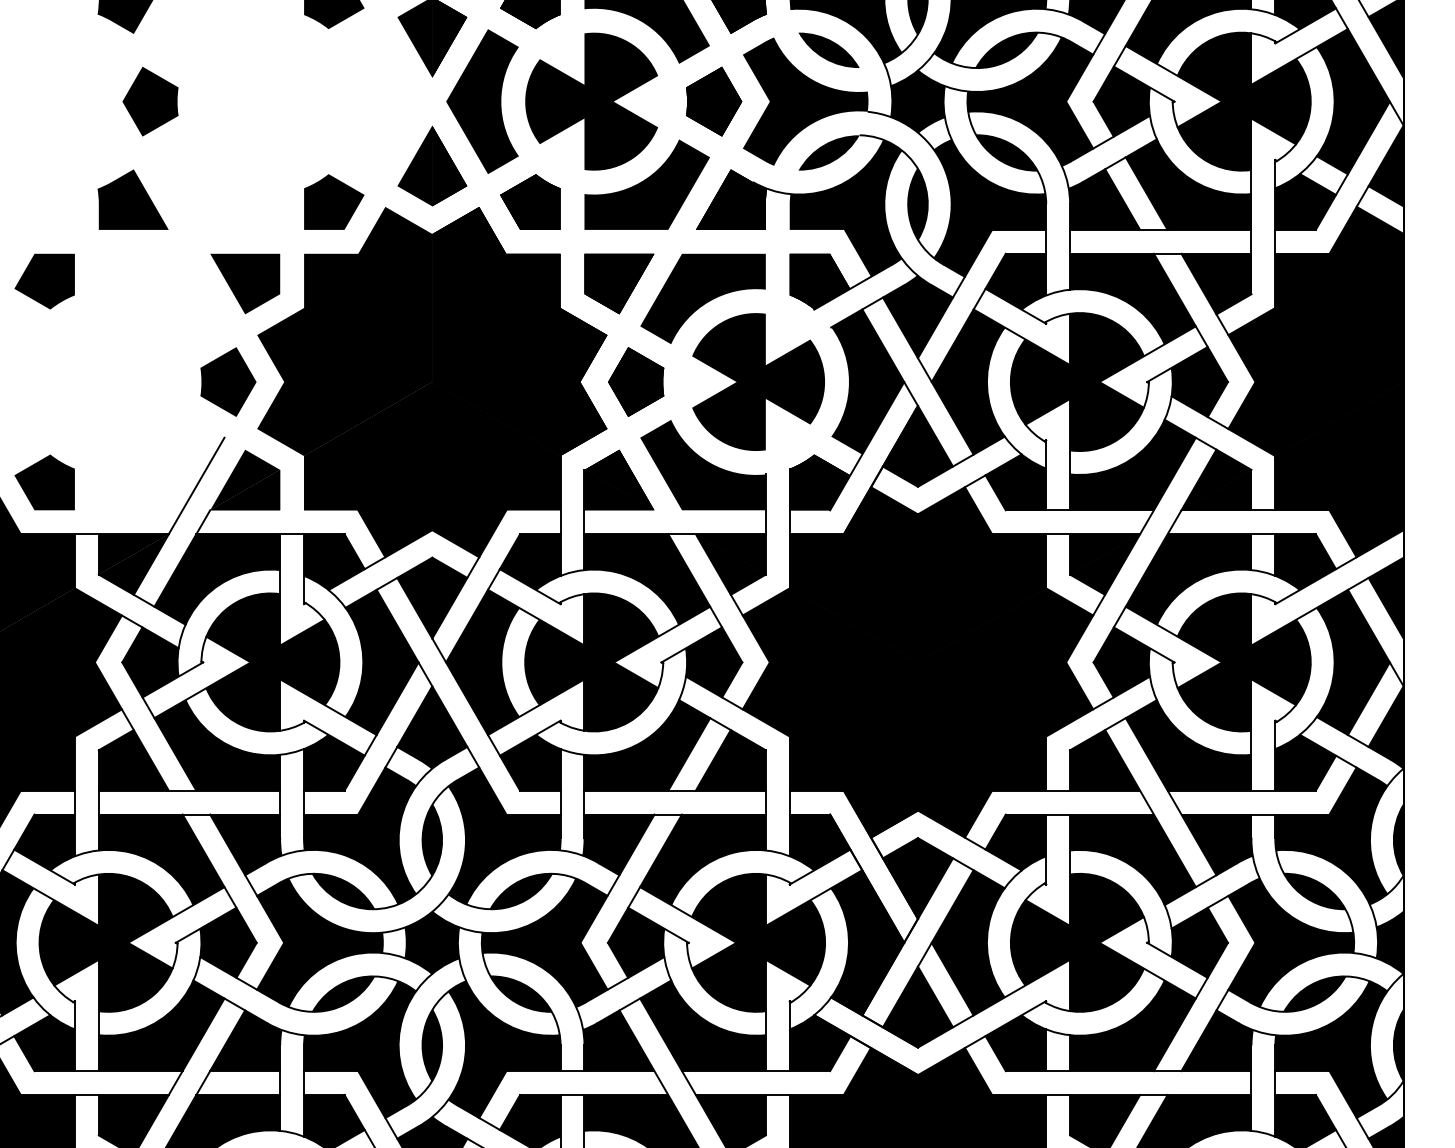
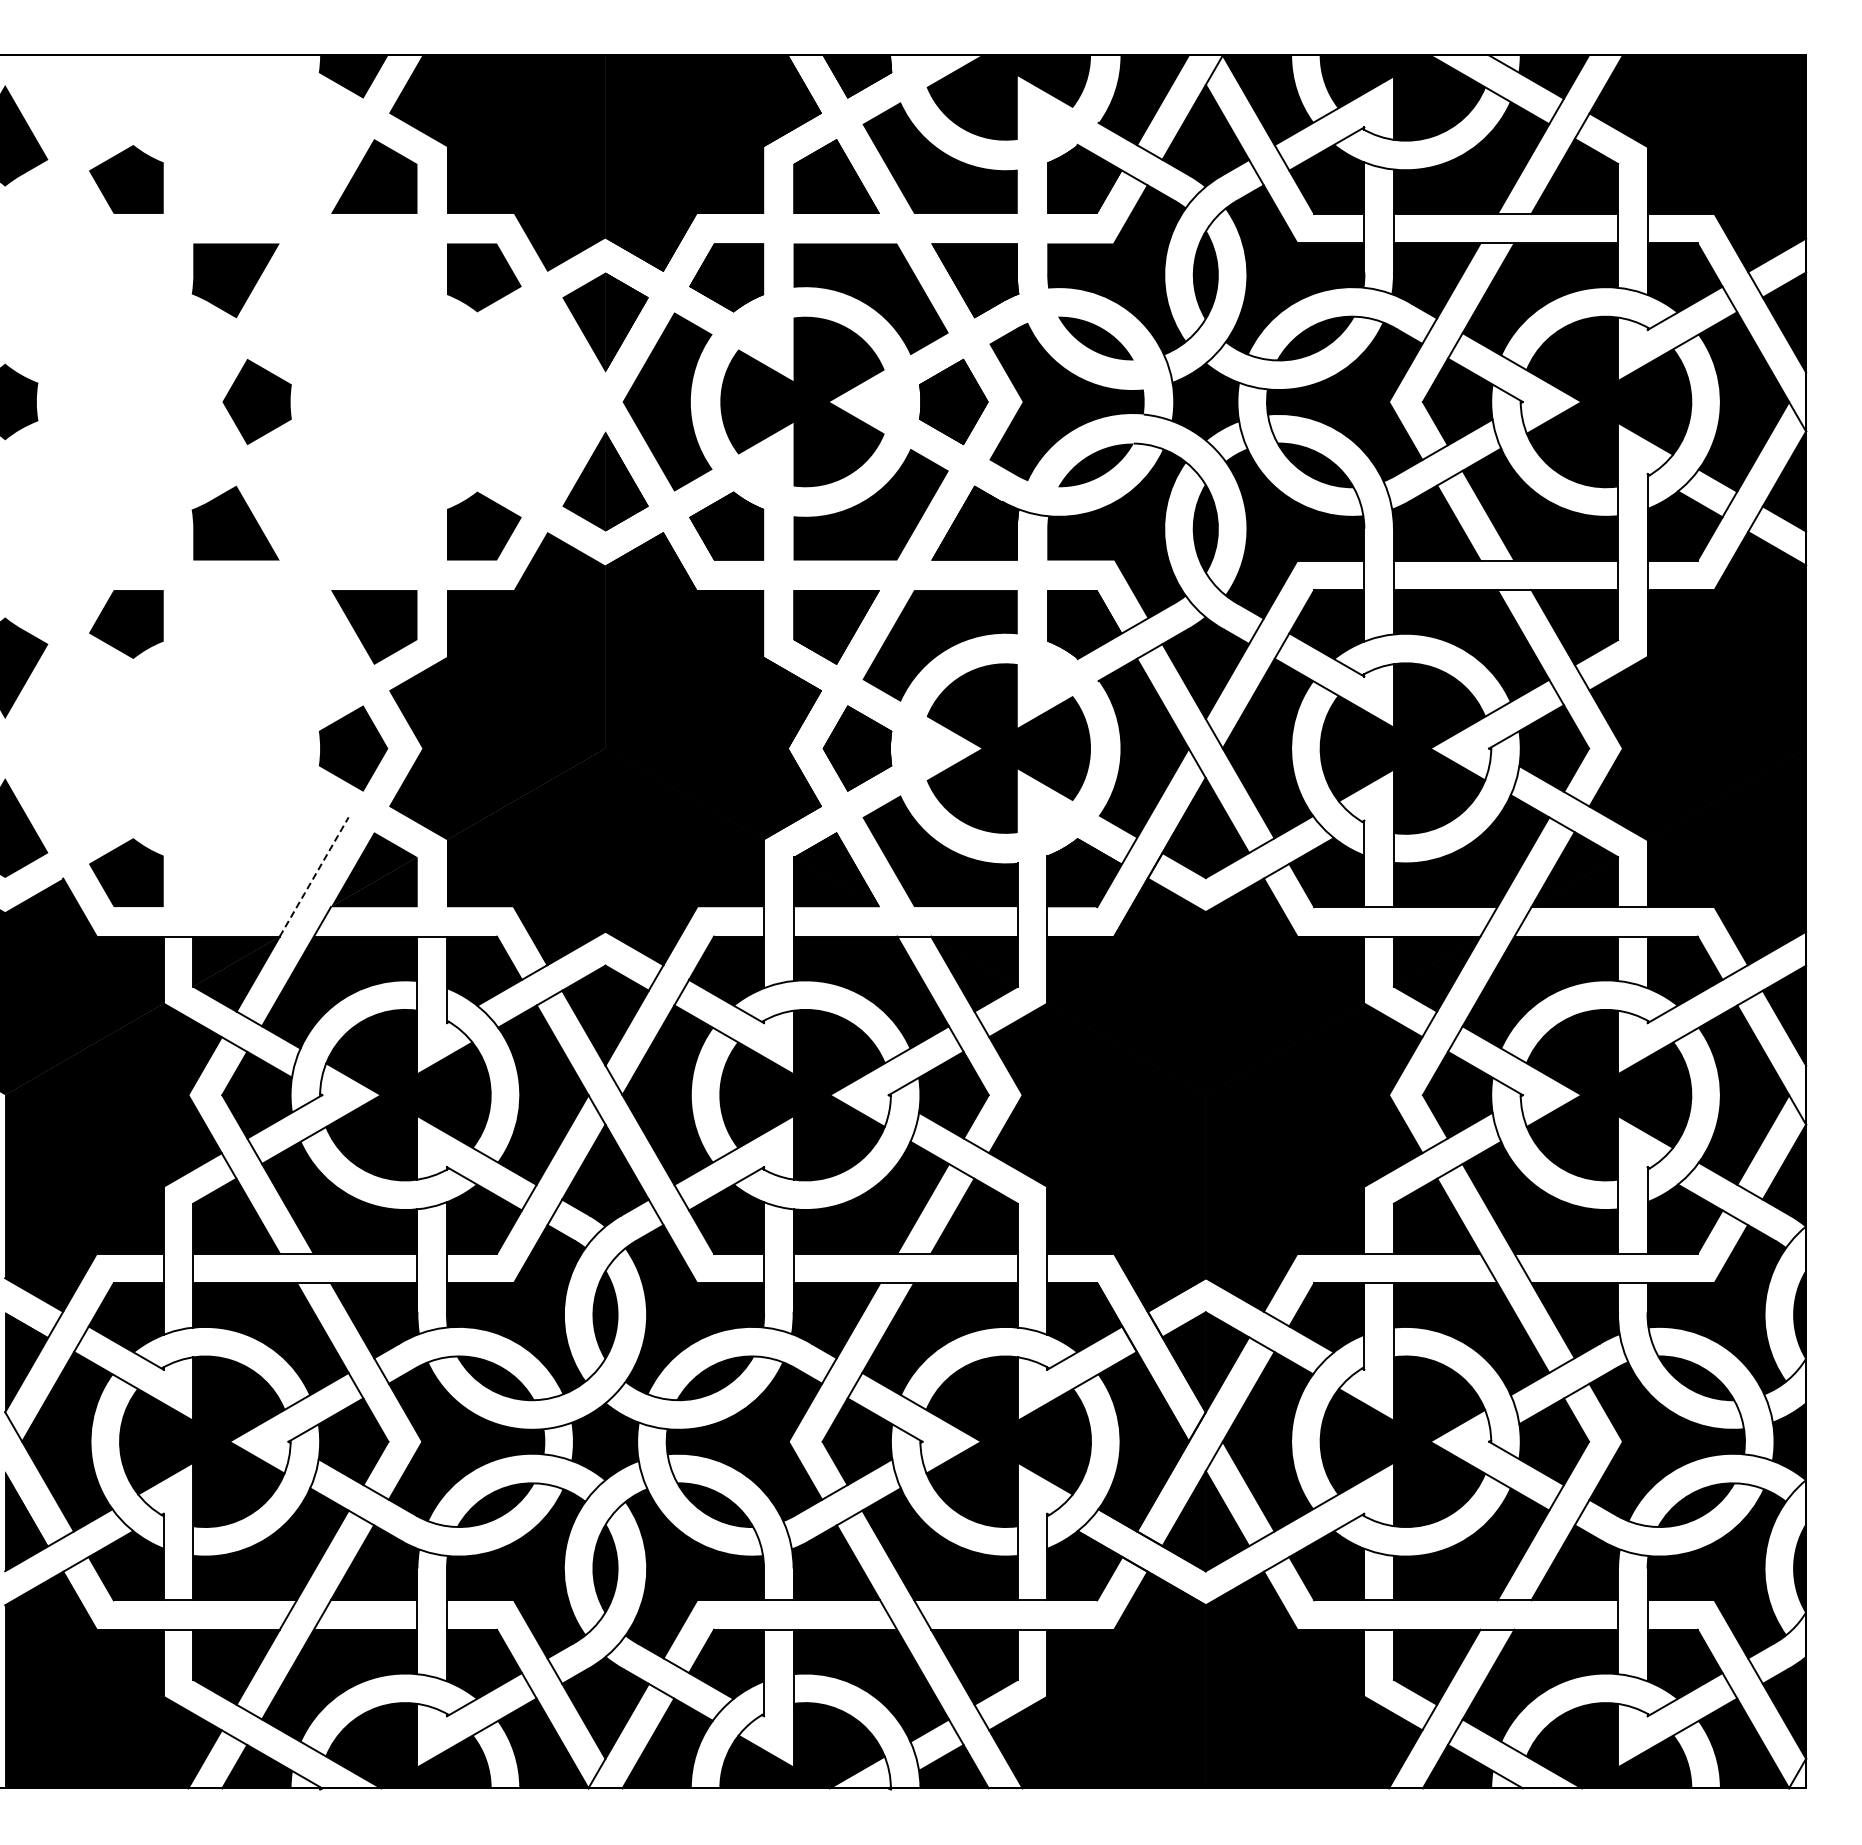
line: (196, 486) -> (314, 877), solid -> dashed

